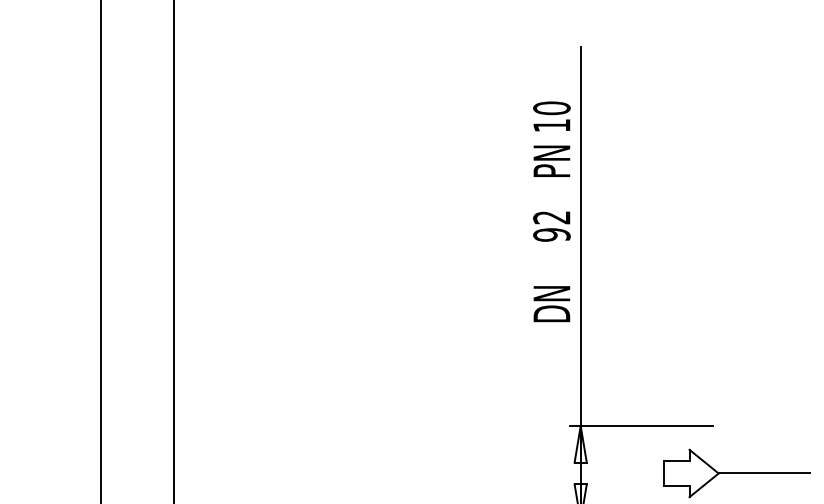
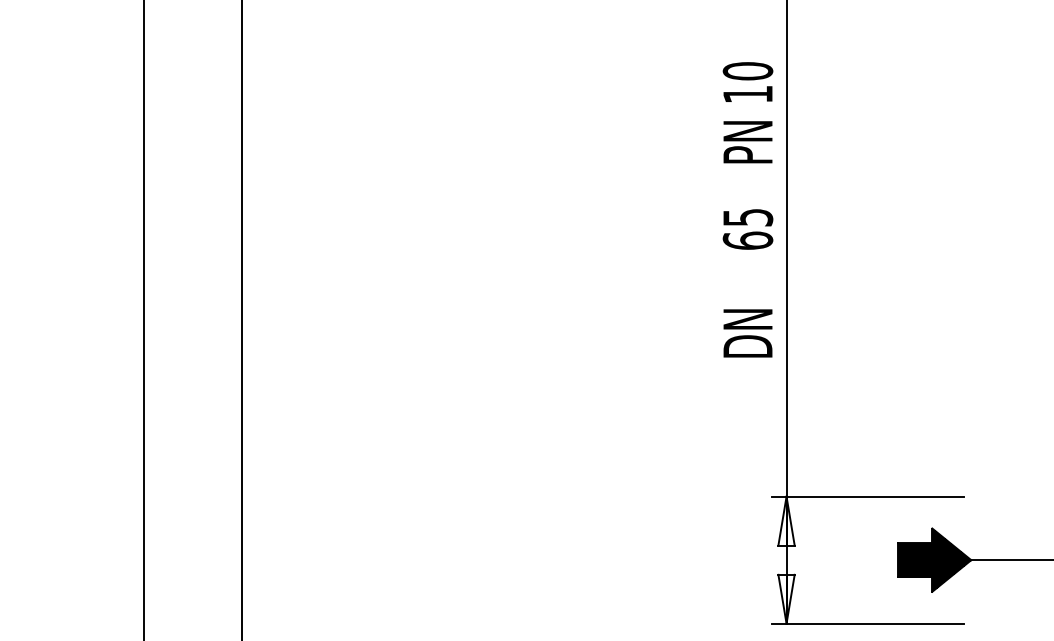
text: (551, 226) -> (747, 229), 92 -> 65
hatch: (691, 473) -> (934, 560), added

